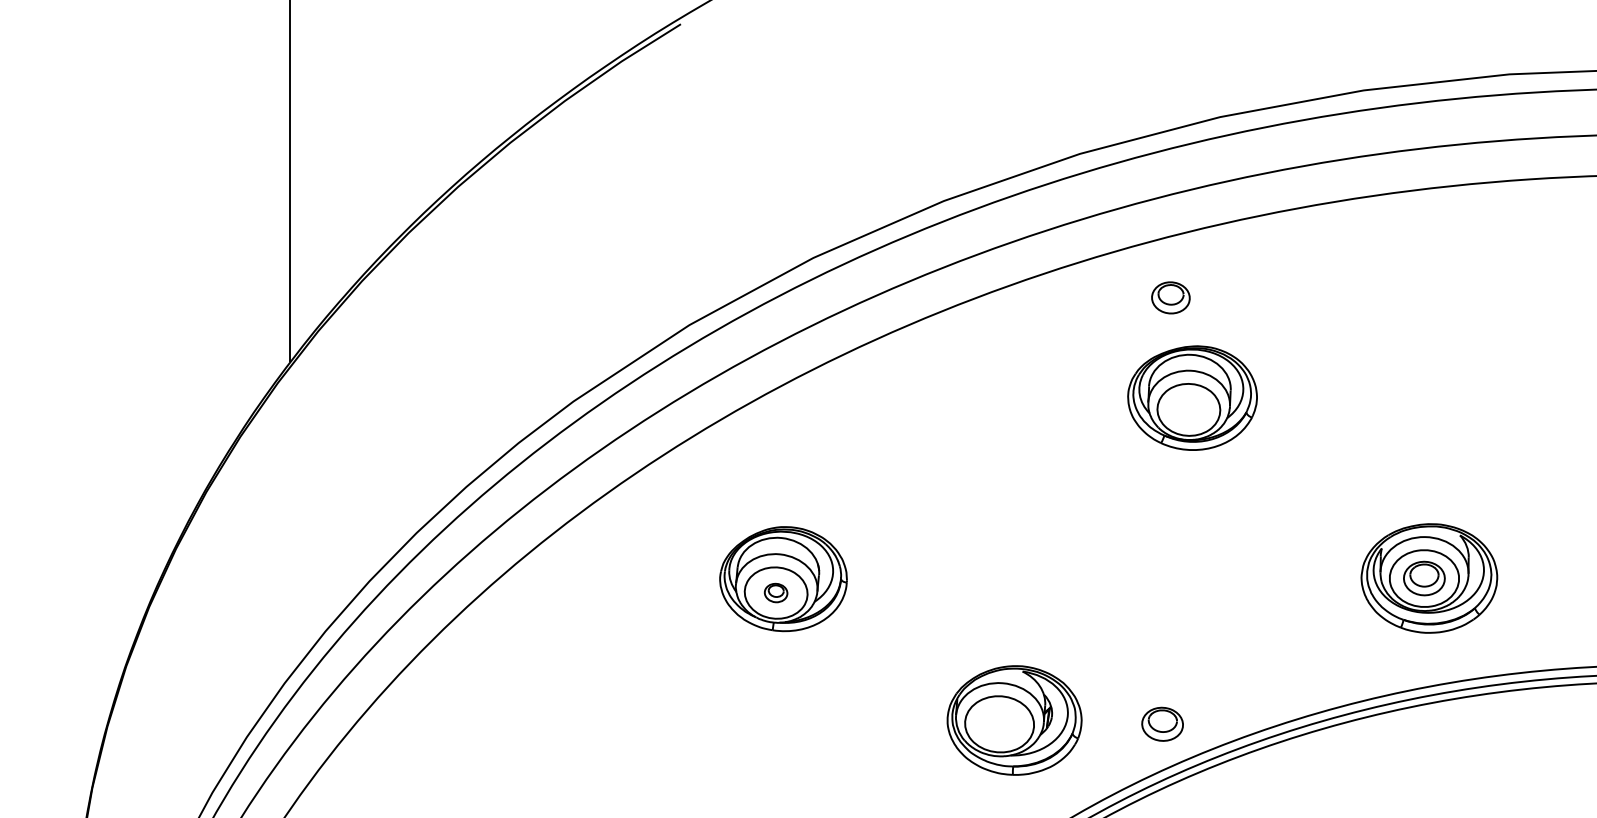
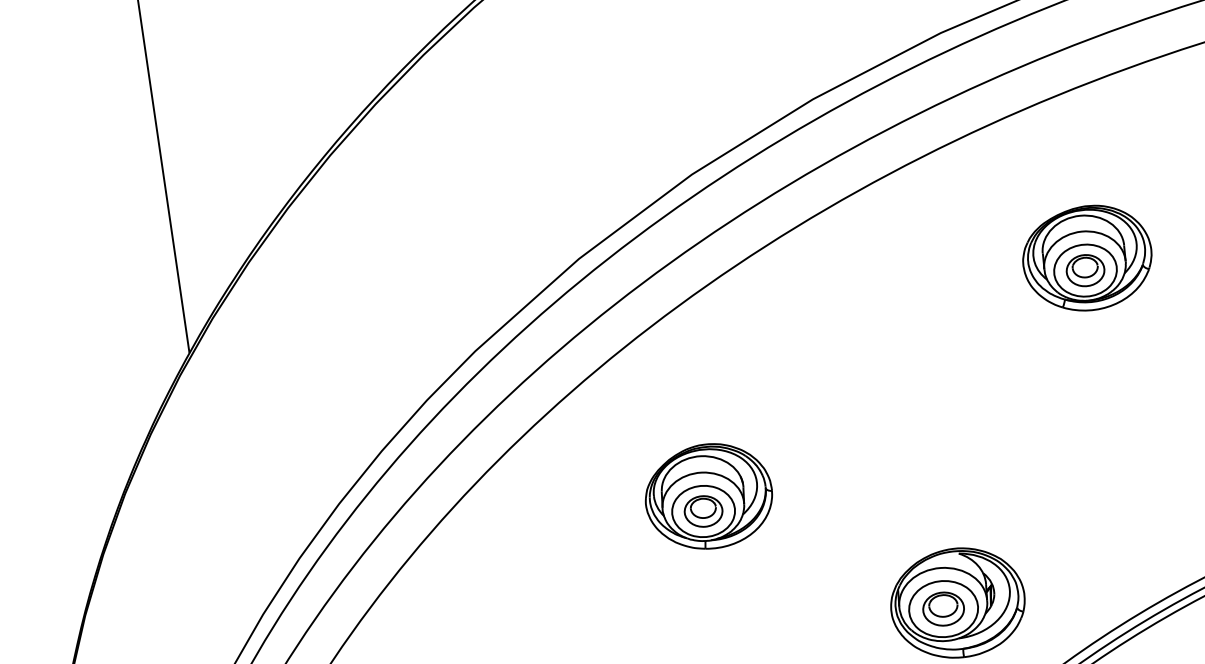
part: (1170, 297) -> (1085, 270), moved
part: (775, 592) -> (702, 511), size x1.67
part: (1162, 723) -> (943, 608), moved

